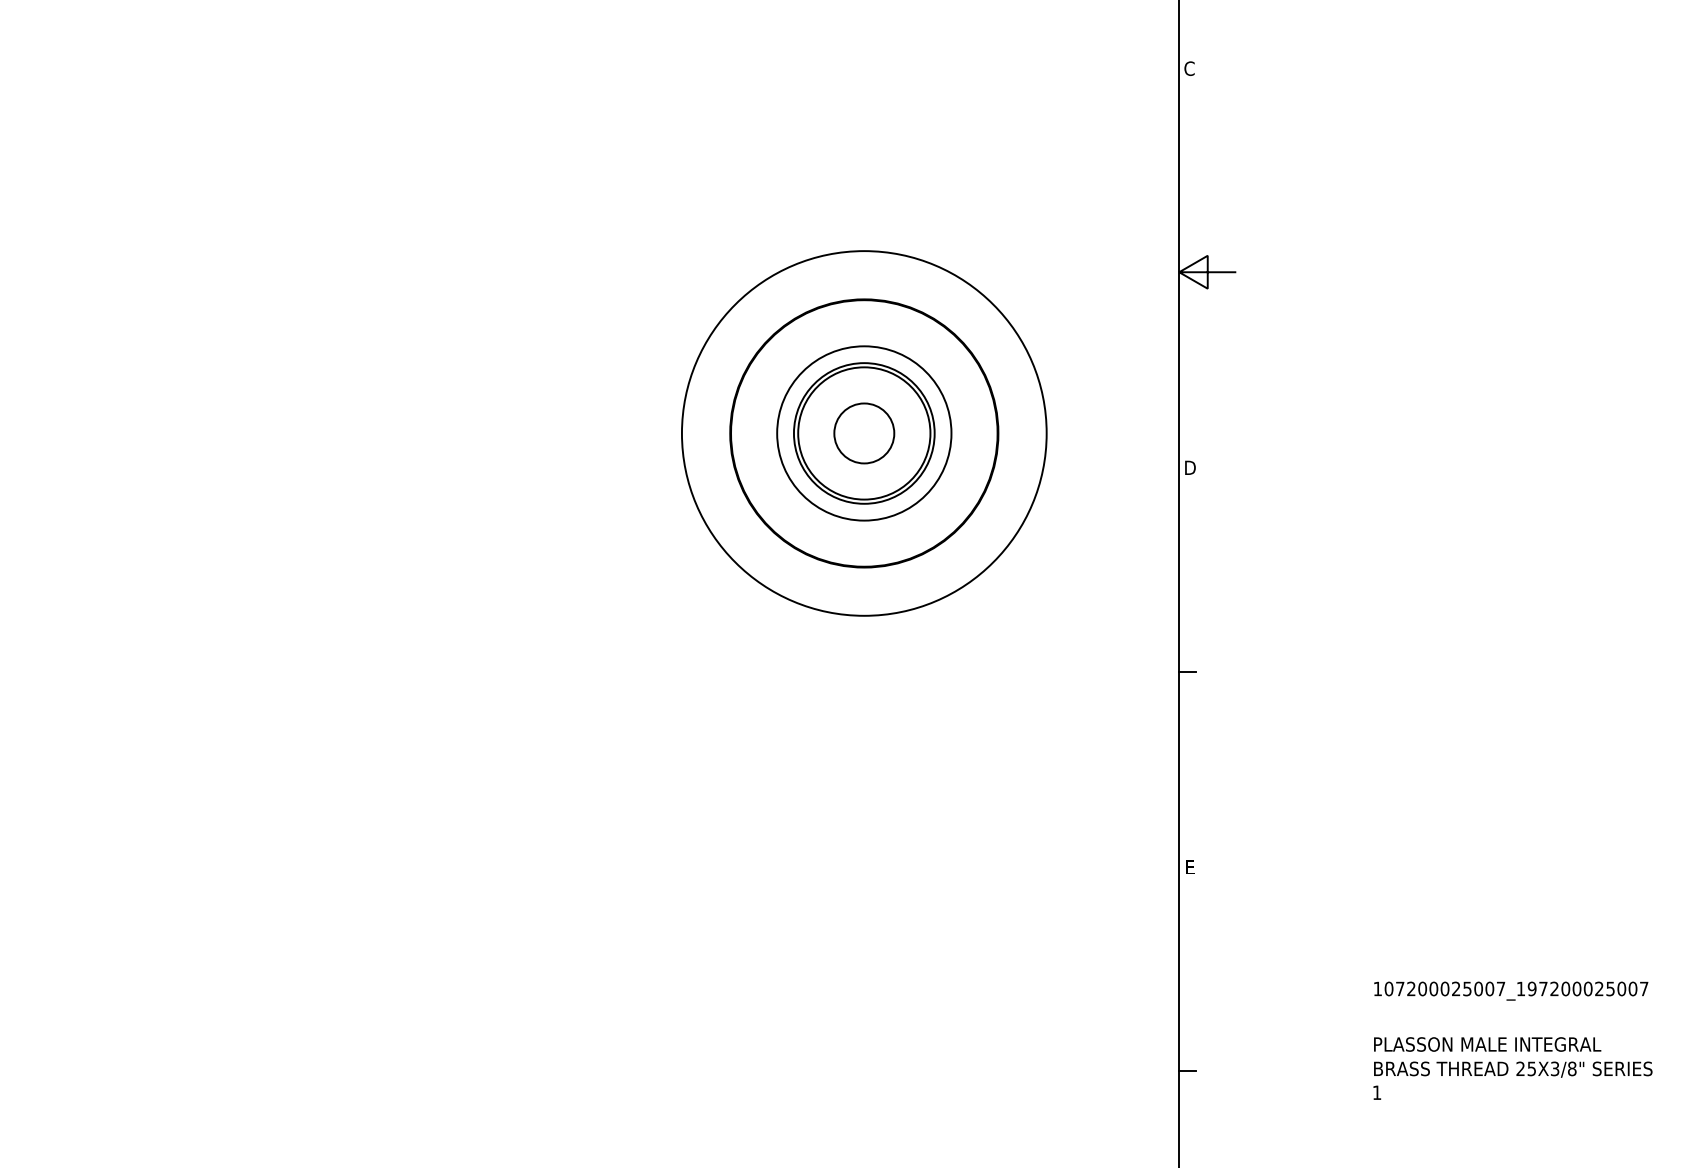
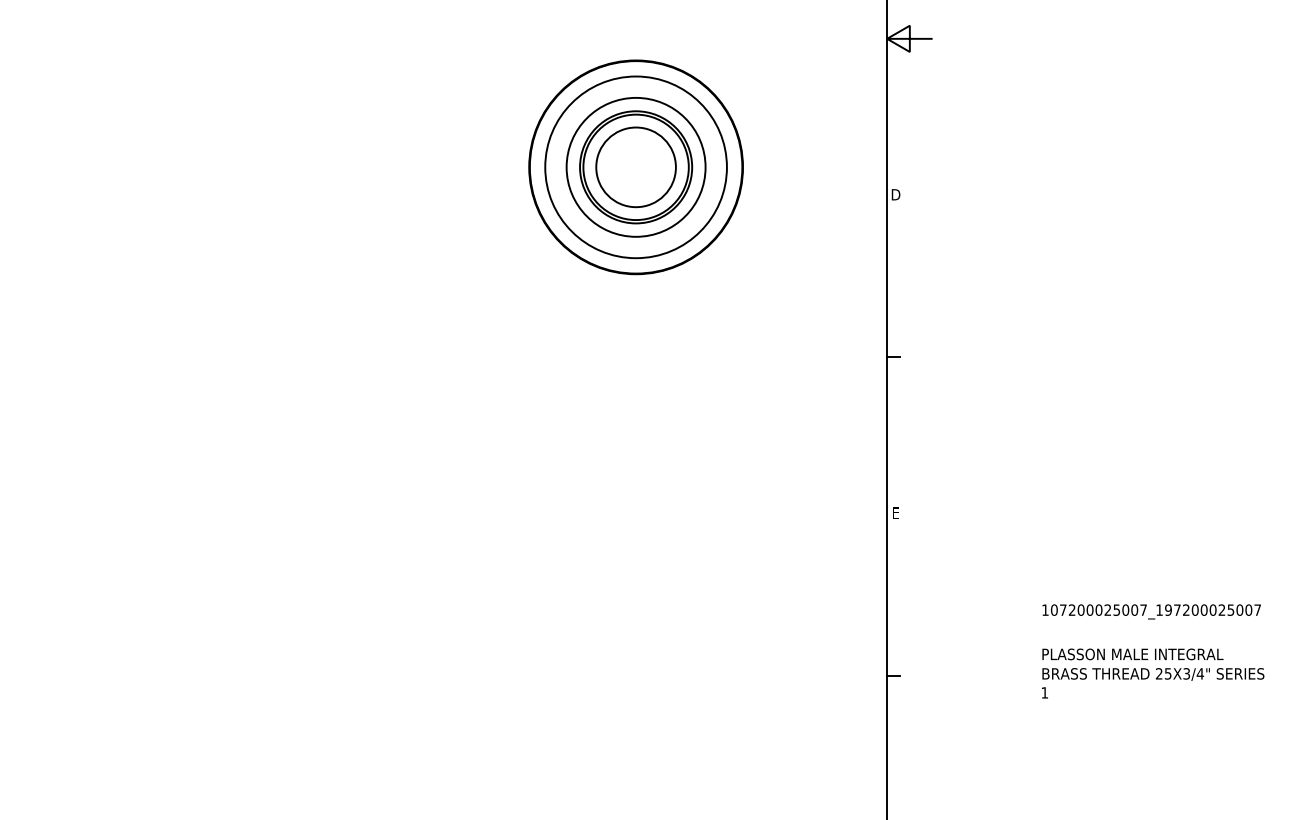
circle: (864, 433) -> (636, 167), size x0.62
circle: (864, 433) -> (636, 167), size x1.67
text: (1571, 1068) -> (1199, 673), 25X3/8" -> 25X3/4"

